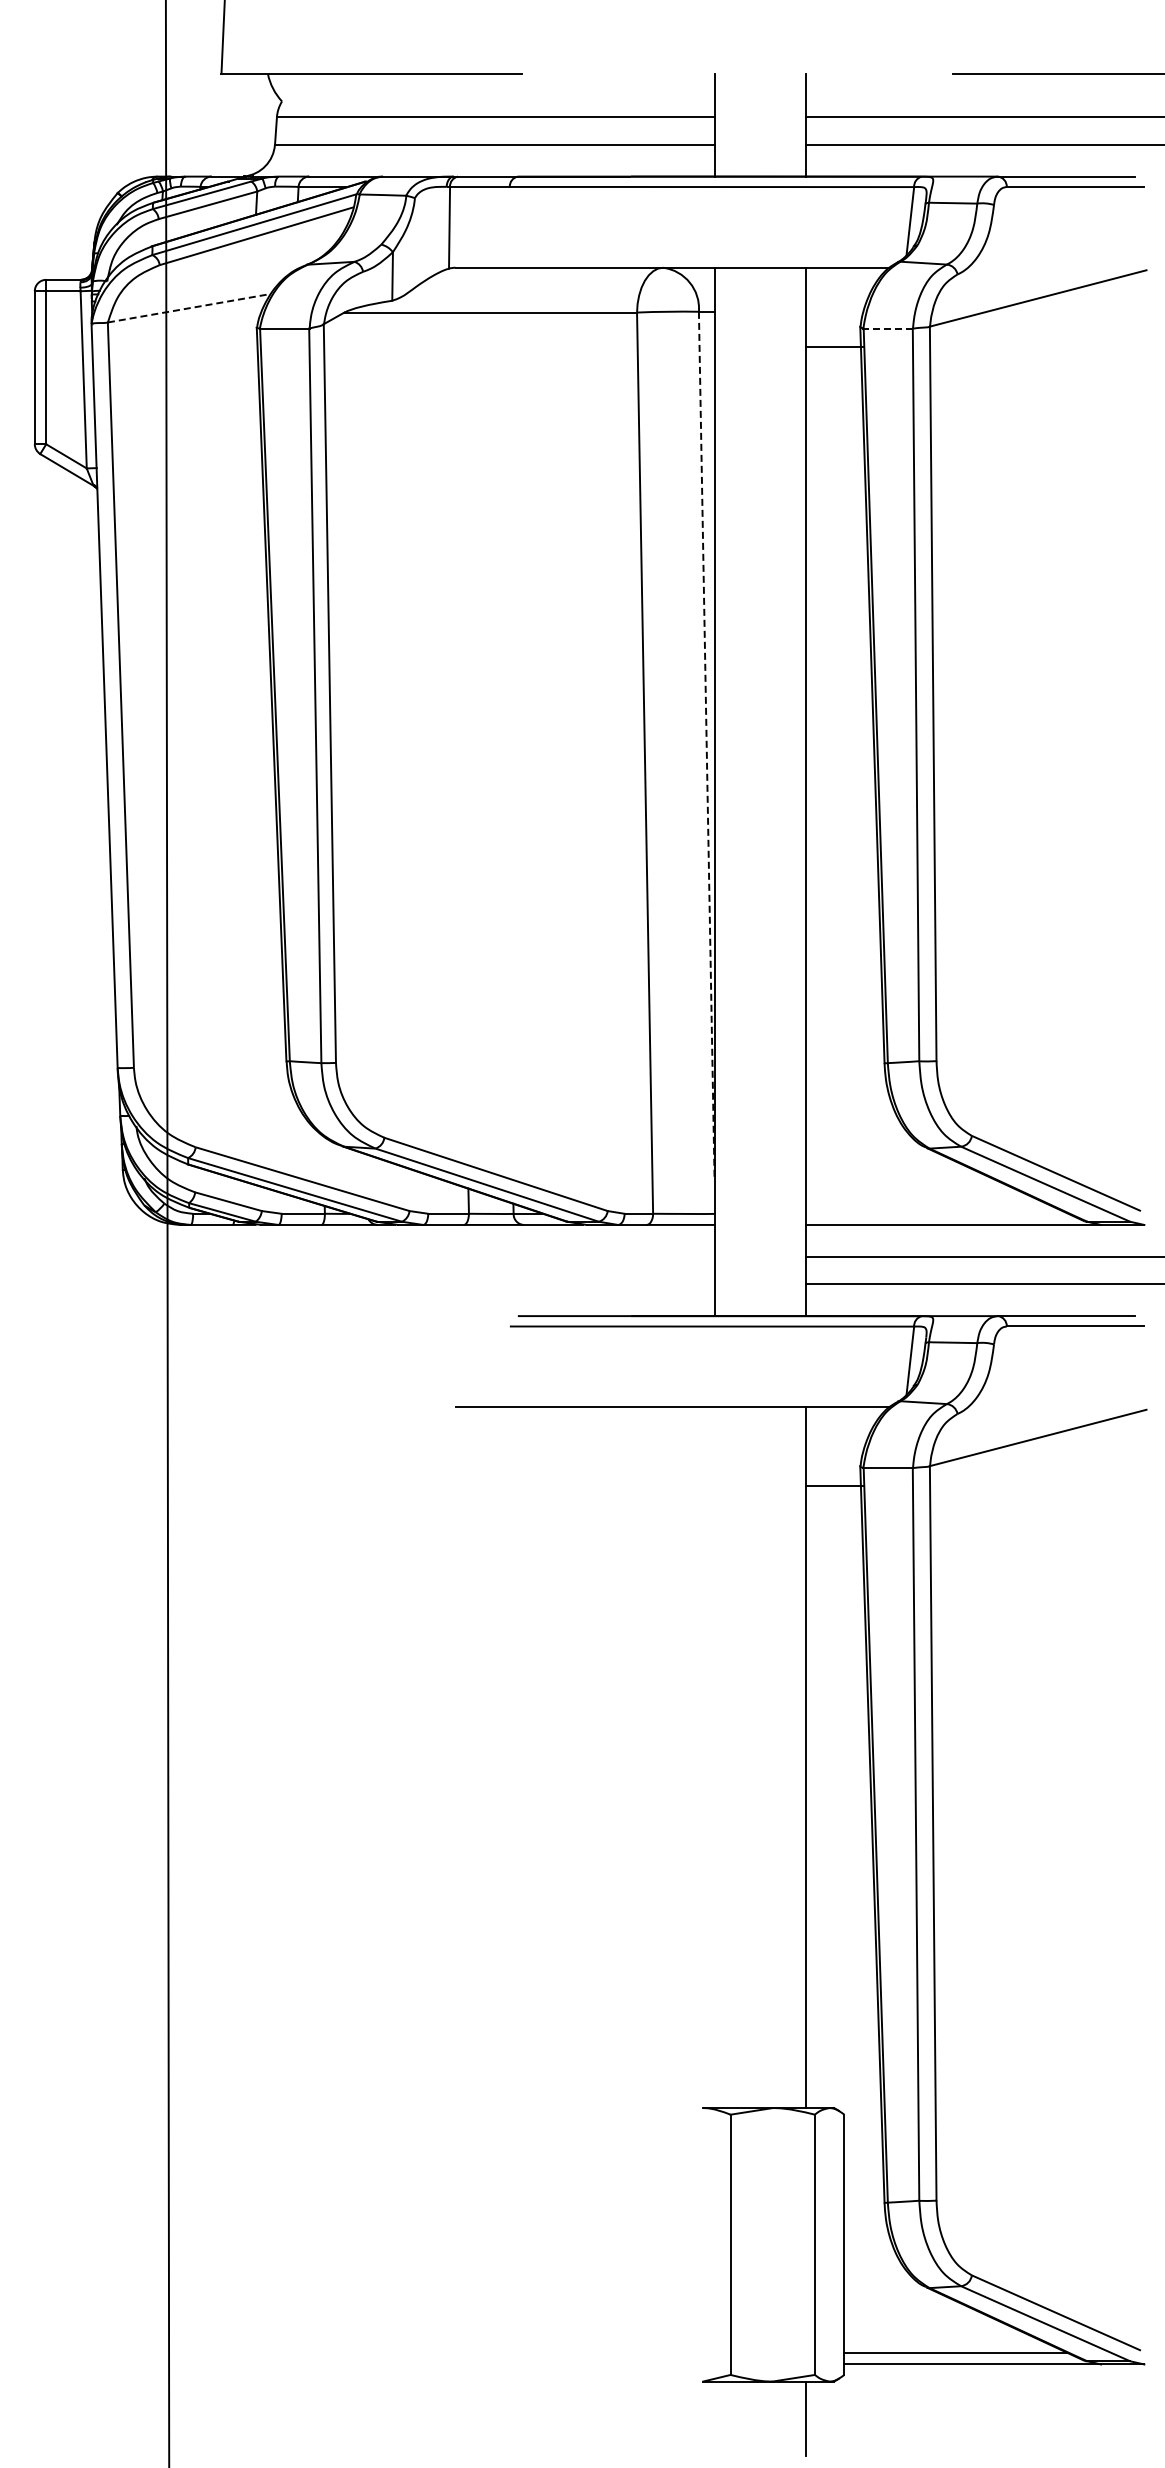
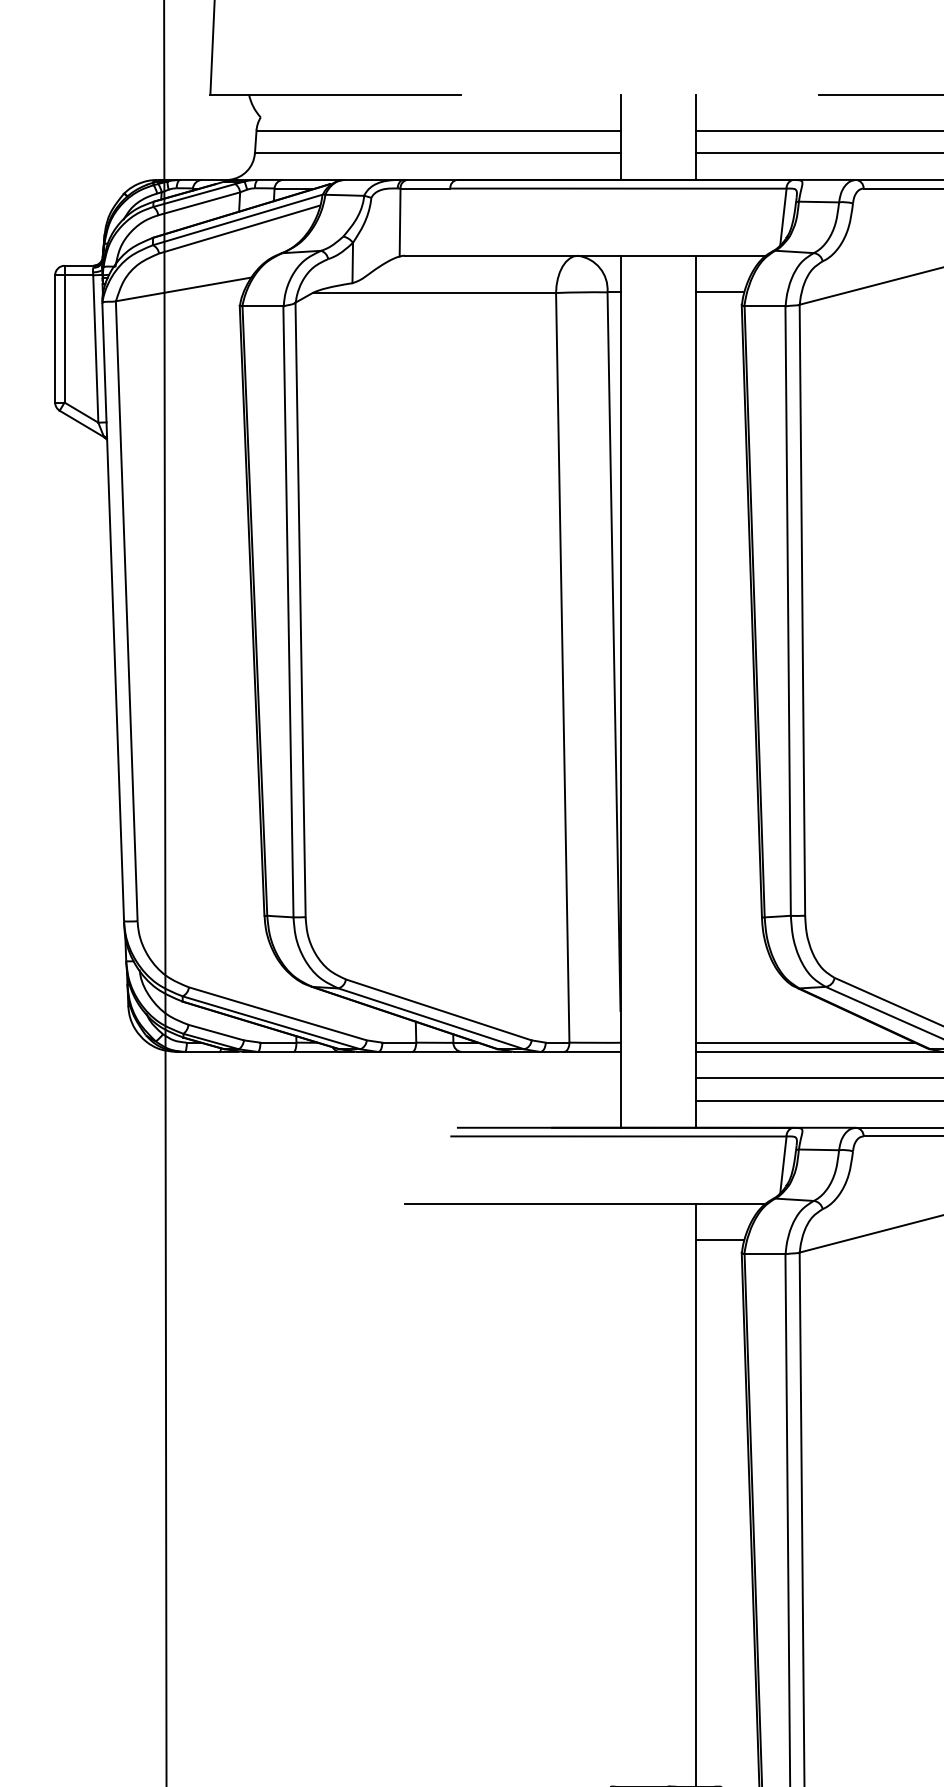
line: (189, 308) -> (183, 289), dashed -> solid
line: (888, 328) -> (765, 306), dashed -> solid
line: (833, 346) -> (719, 292), moved
line: (706, 745) -> (613, 653), dashed -> solid
line: (936, 1213) -> (805, 1042), added
line: (833, 1486) -> (719, 1240), moved

